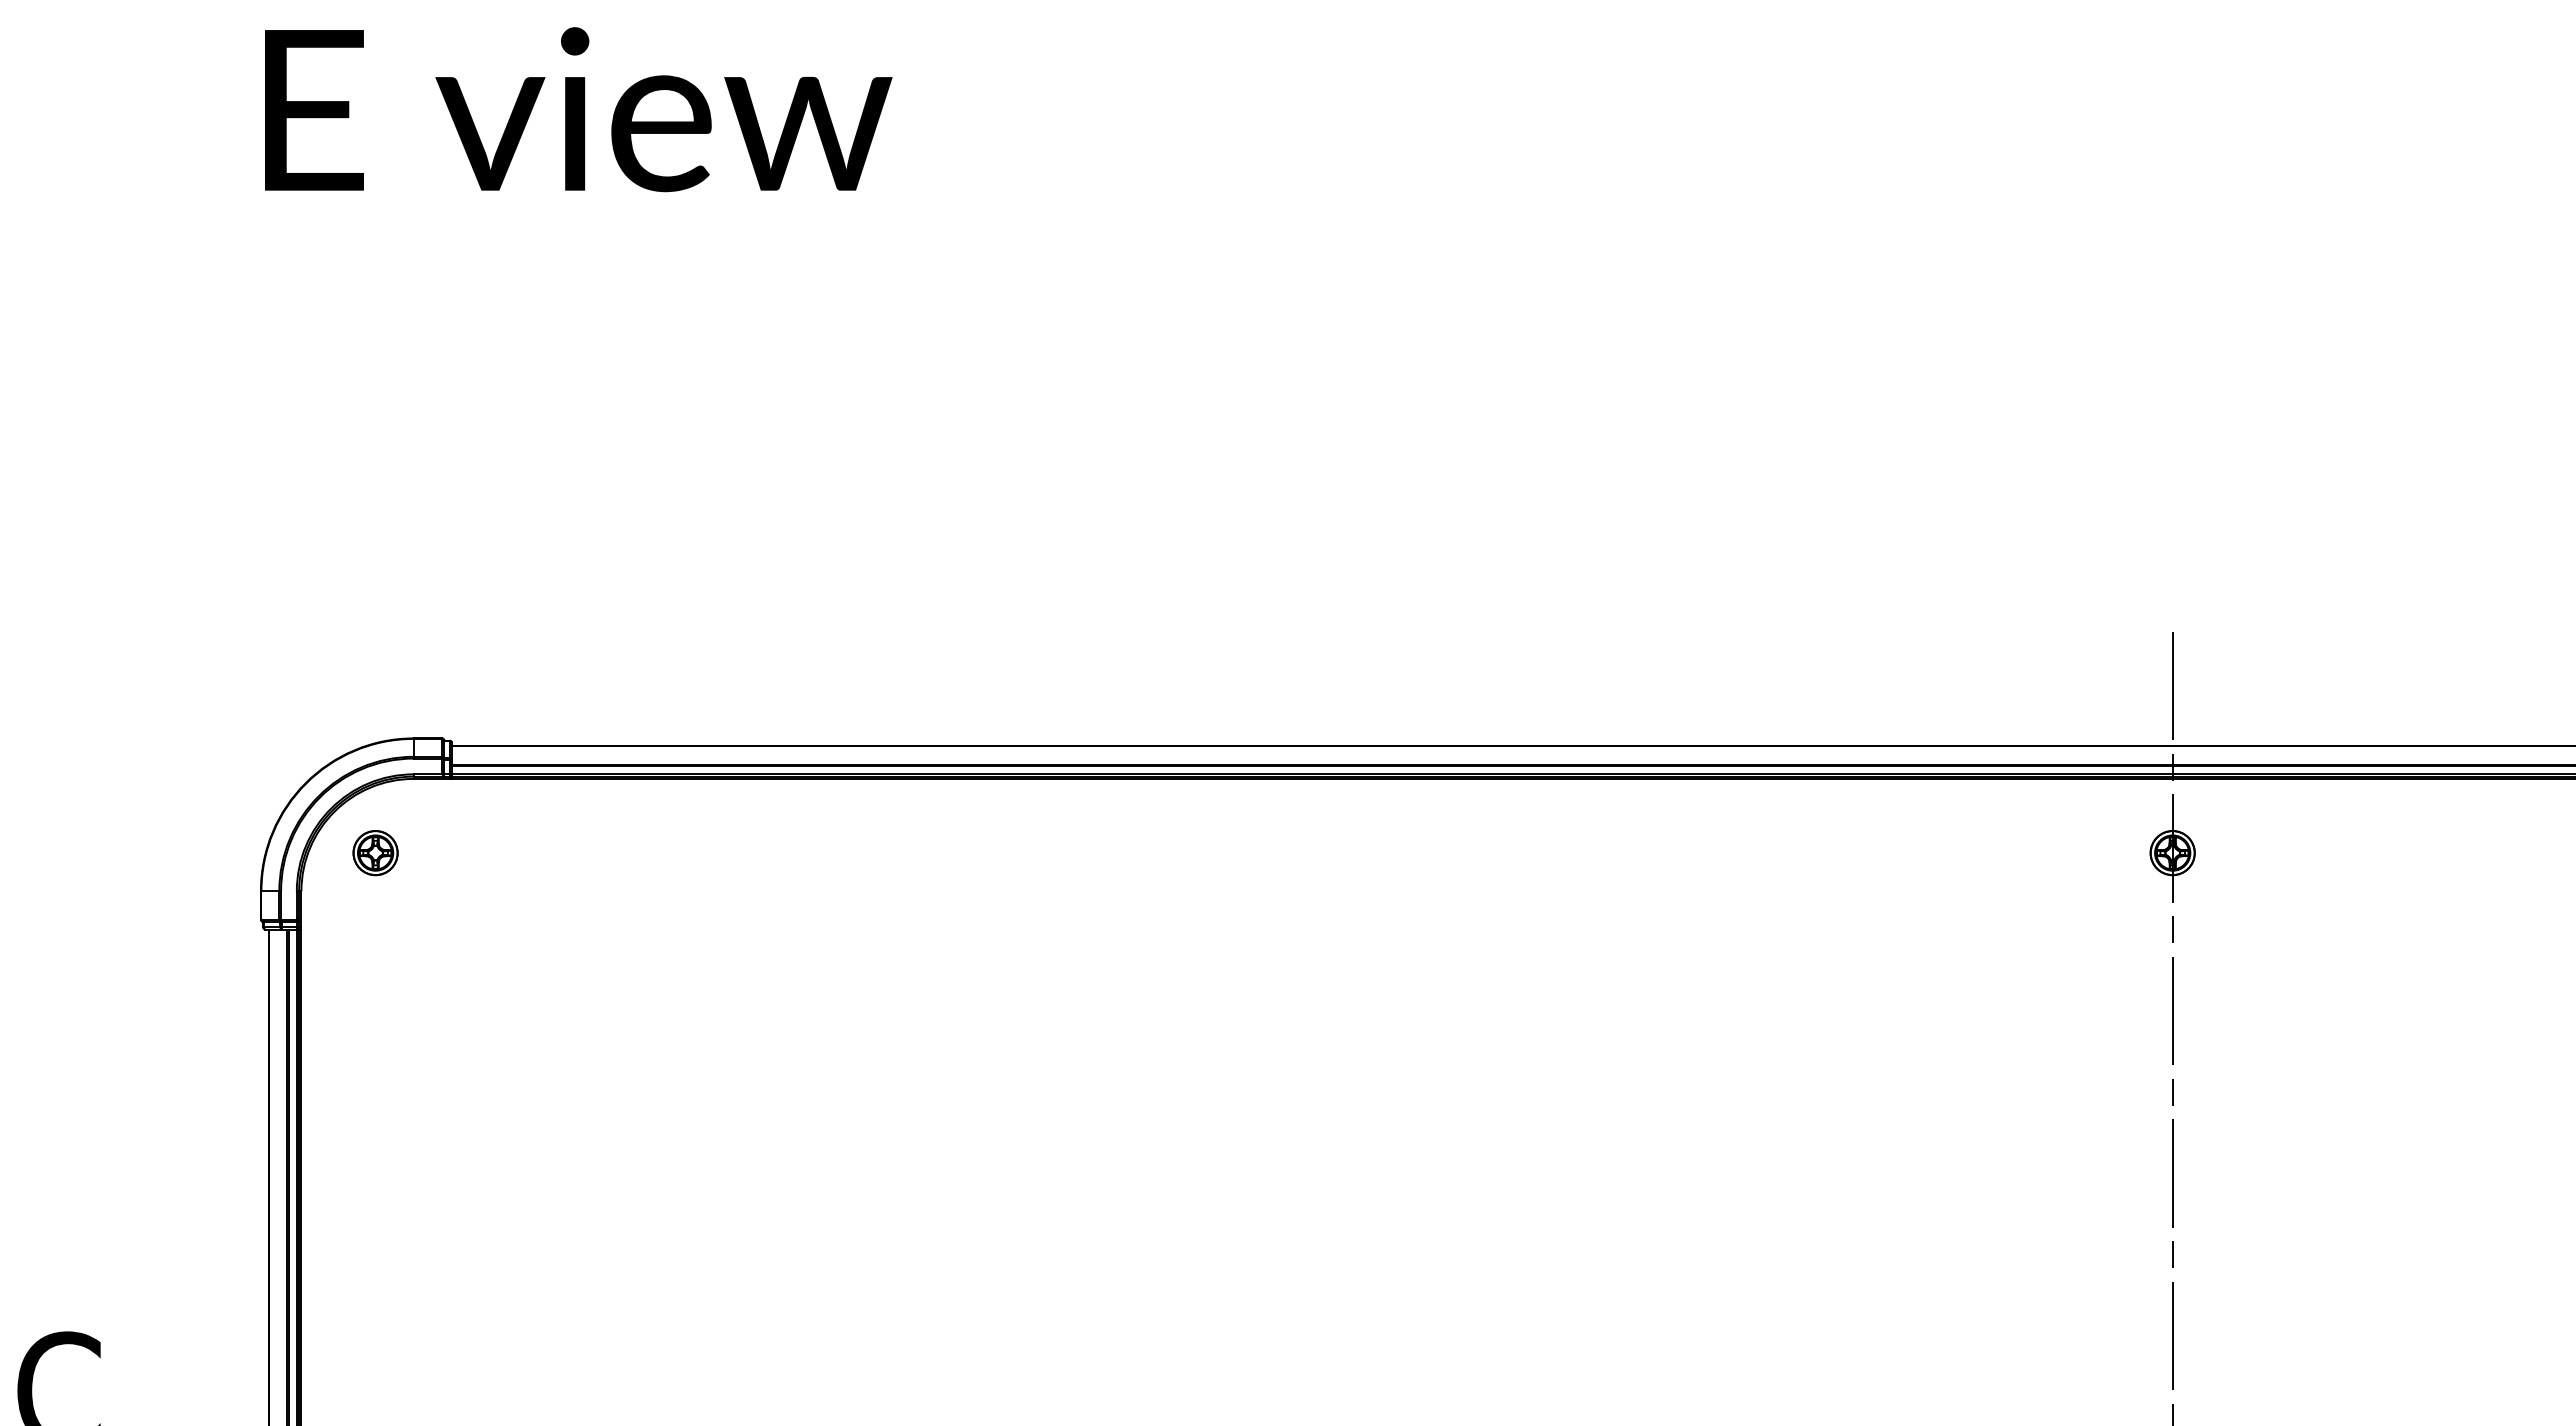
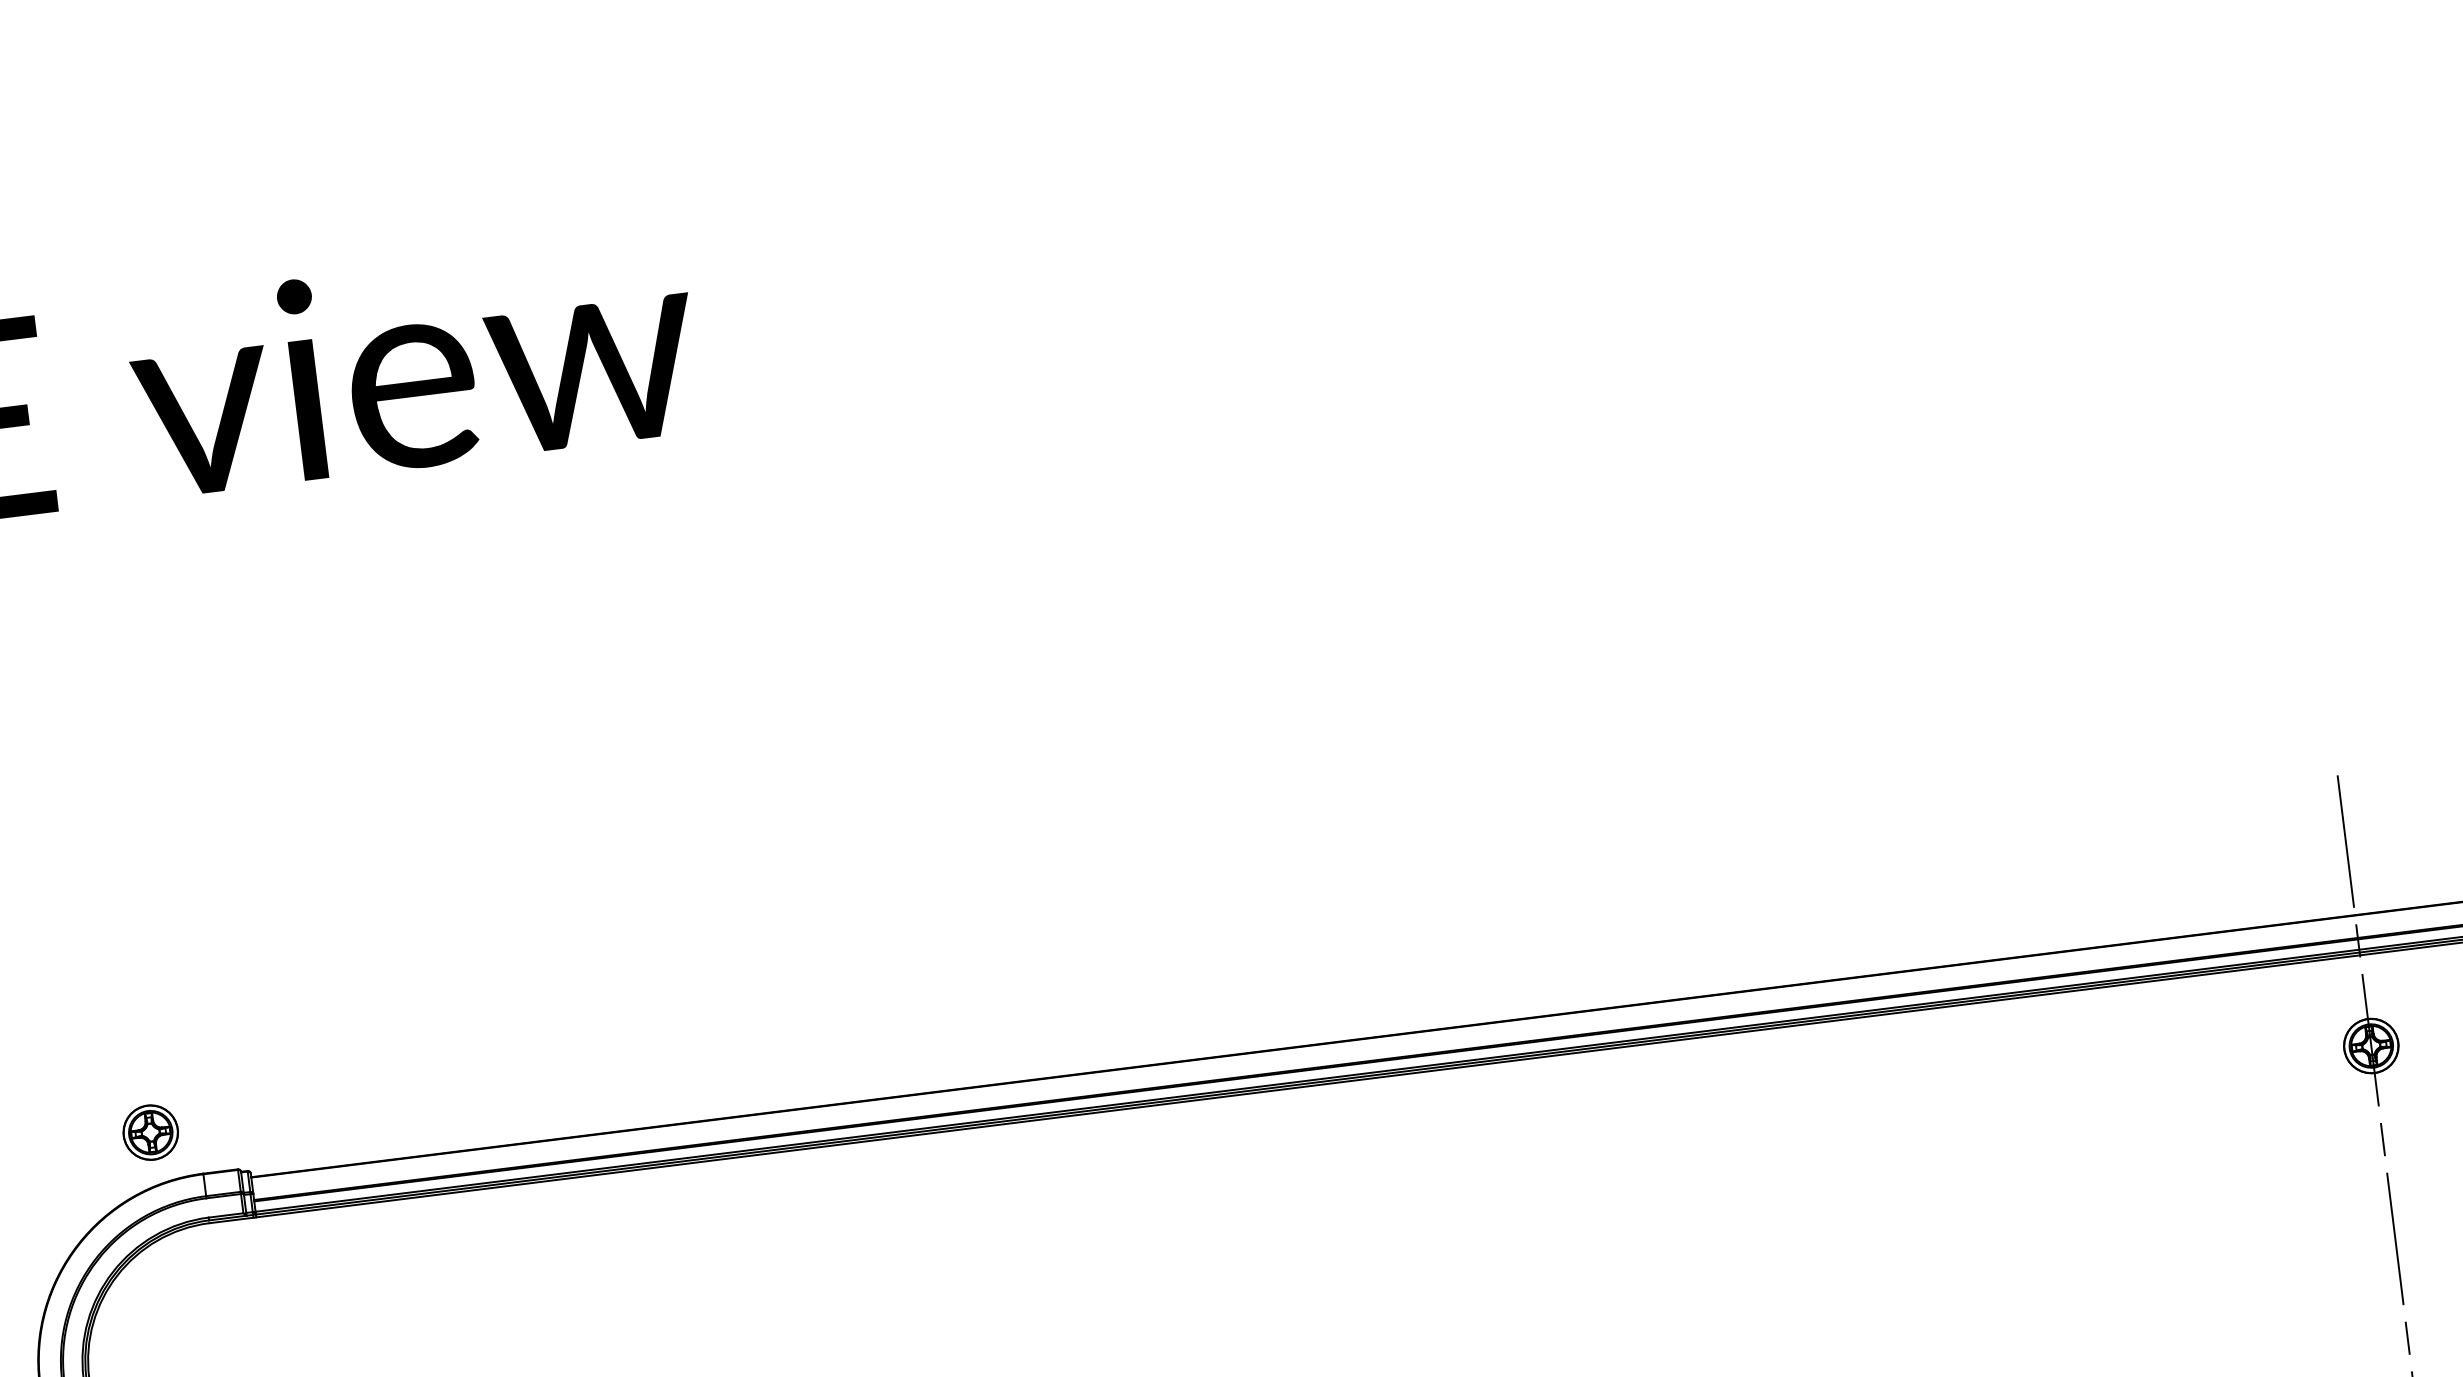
part: (375, 853) -> (150, 1133), moved

